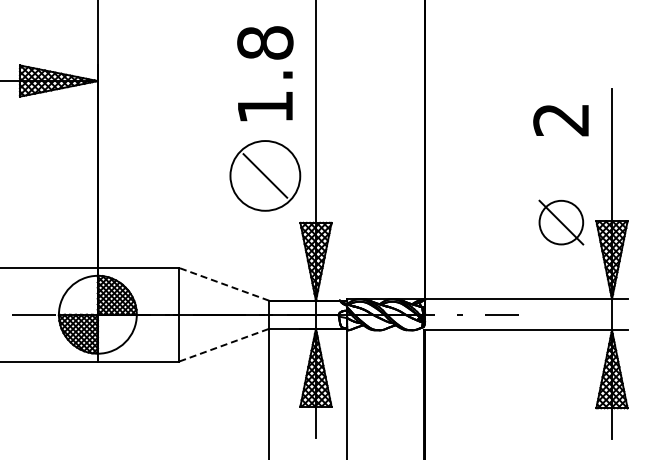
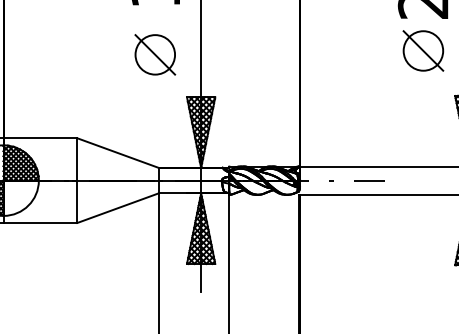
circle: (265, 175) -> (155, 54), size x0.62
part: (561, 222) -> (423, 50), moved
line: (224, 284) -> (118, 153), dashed -> solid
line: (224, 345) -> (118, 208), dashed -> solid

